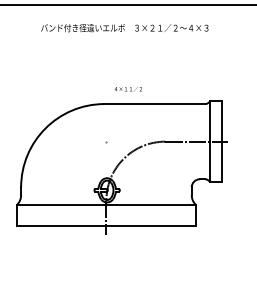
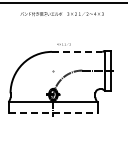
line: (155, 103) -> (77, 51), solid -> dashed
line: (107, 225) -> (53, 112), solid -> dashed

